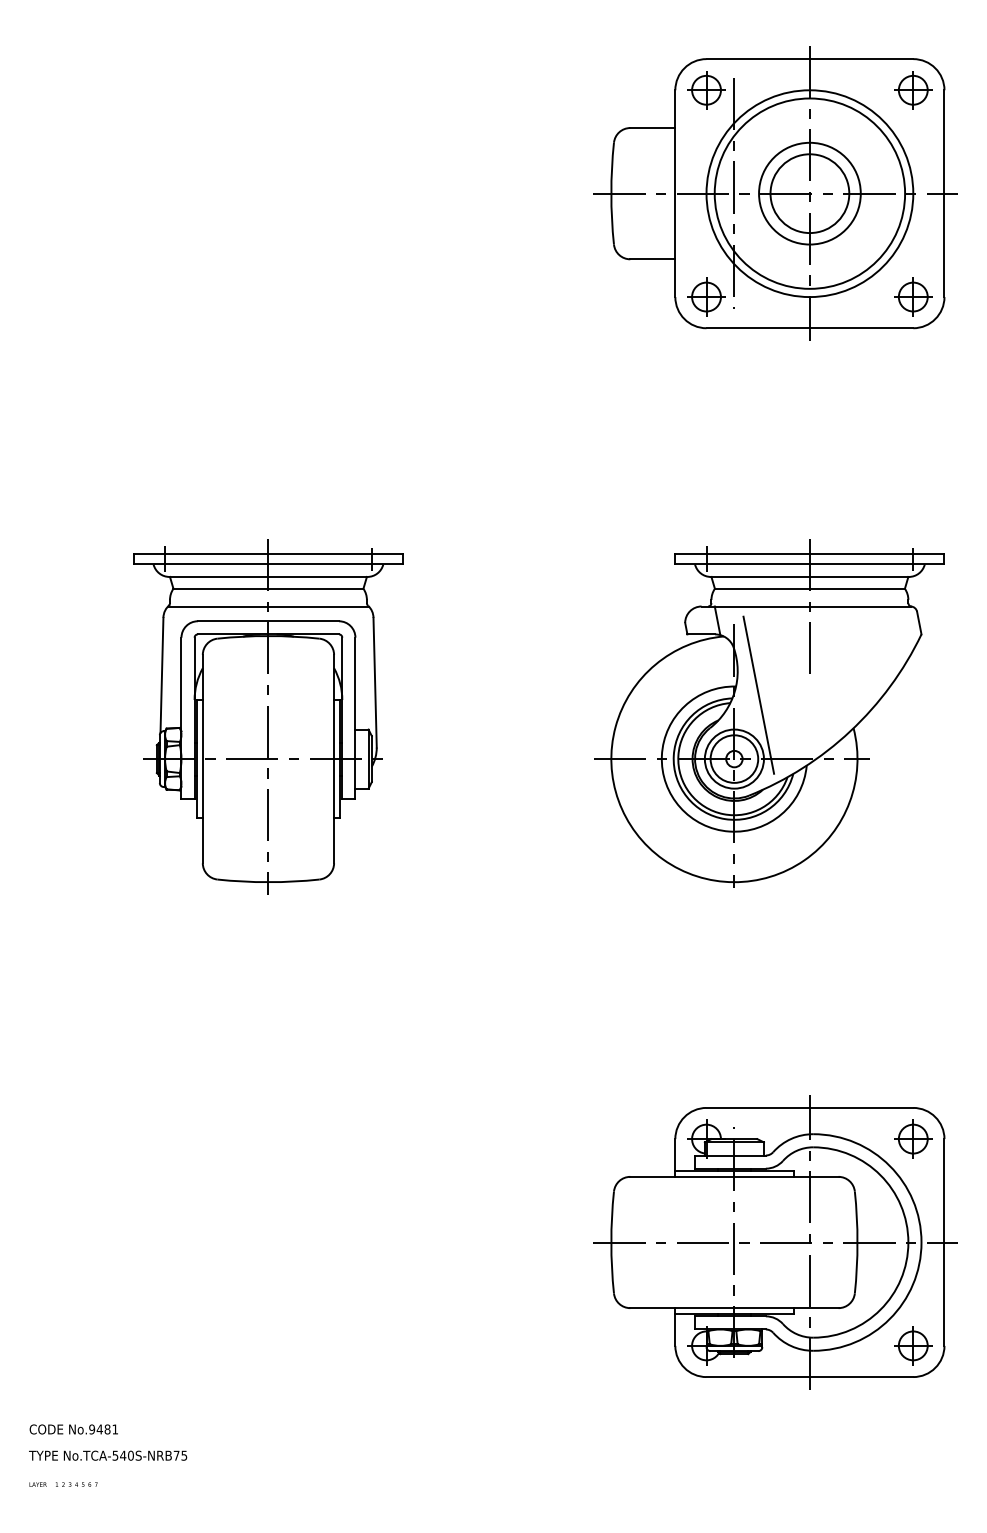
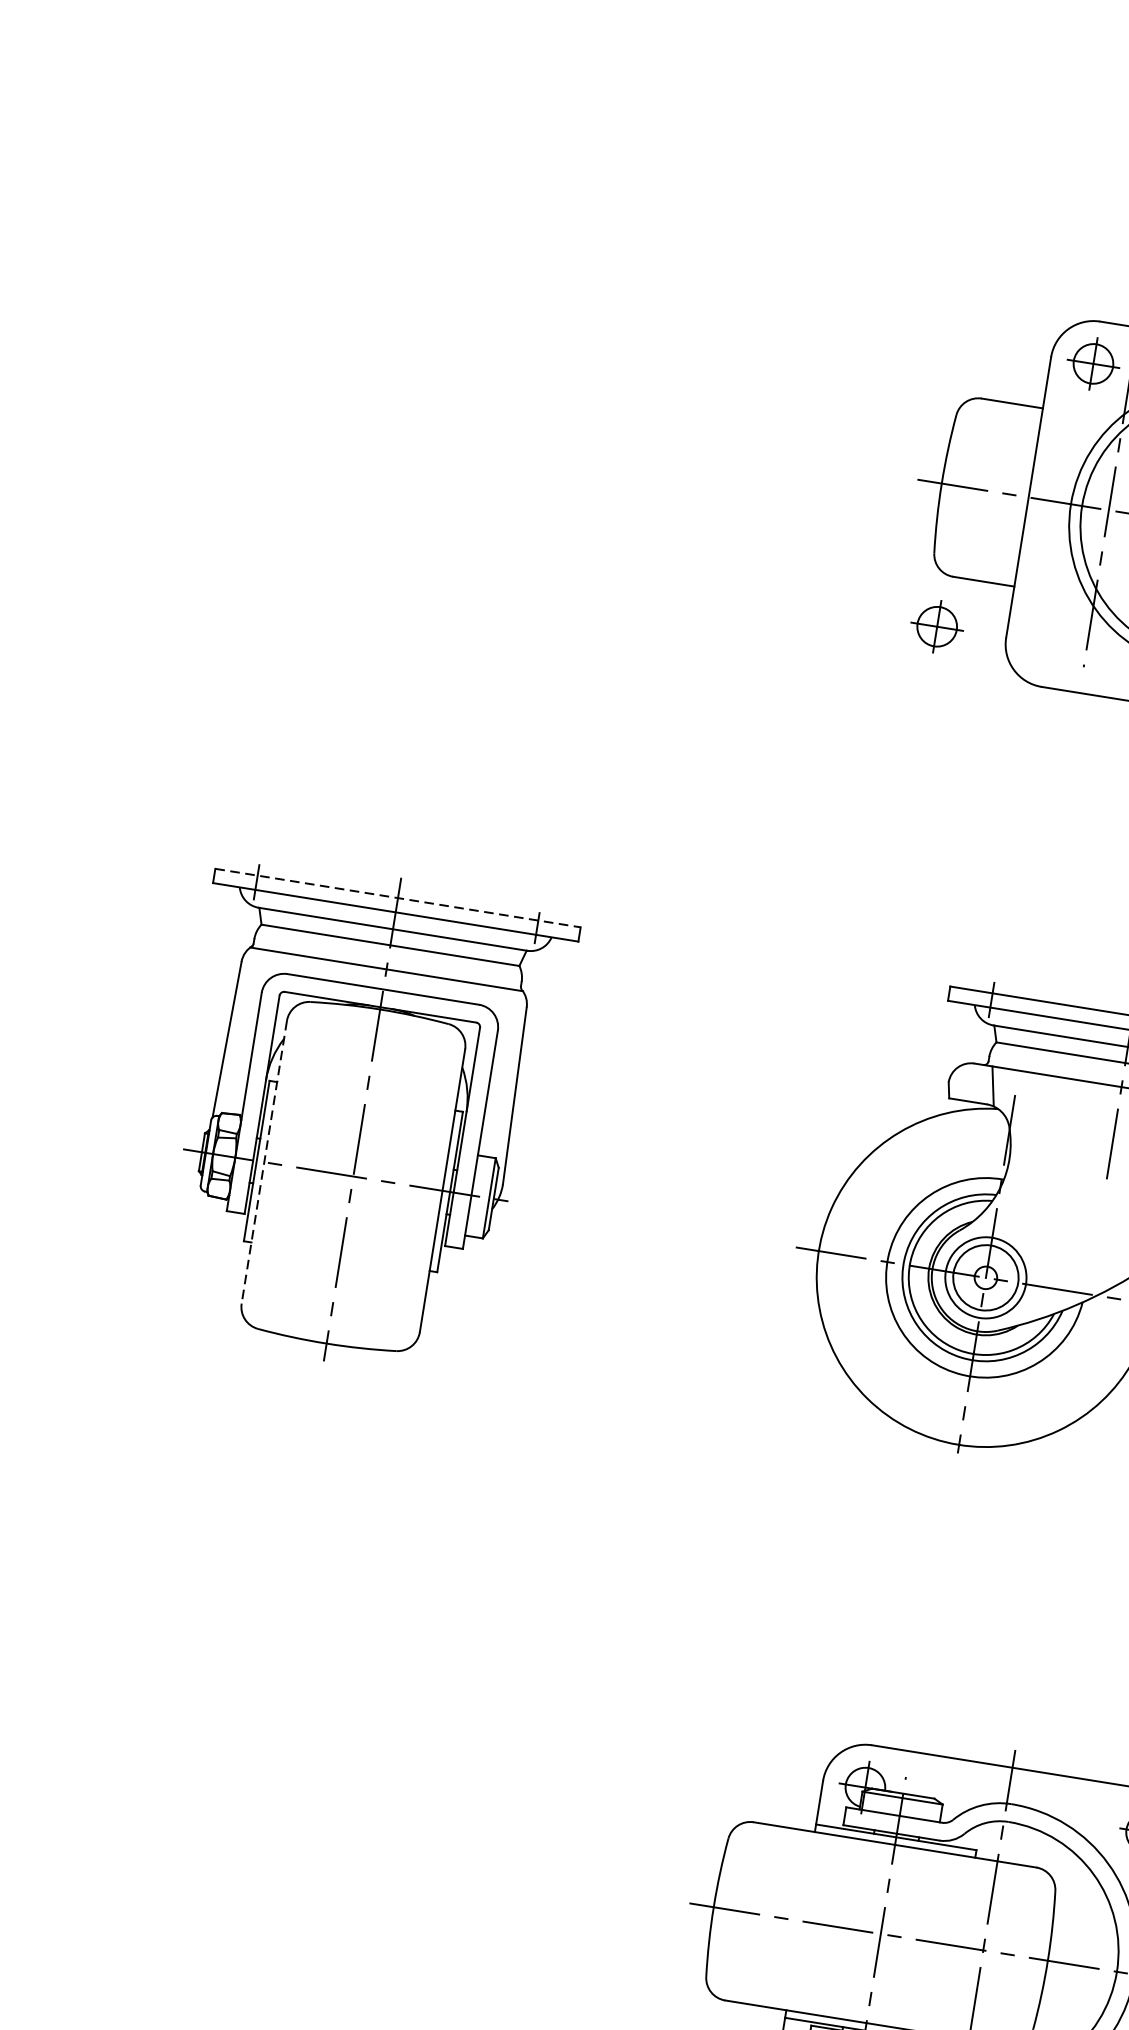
part: (706, 296) -> (937, 625), moved
line: (268, 553) -> (398, 897), solid -> dashed
line: (758, 694) -> (1032, 1195), removed
line: (202, 759) -> (263, 1162), solid -> dashed

